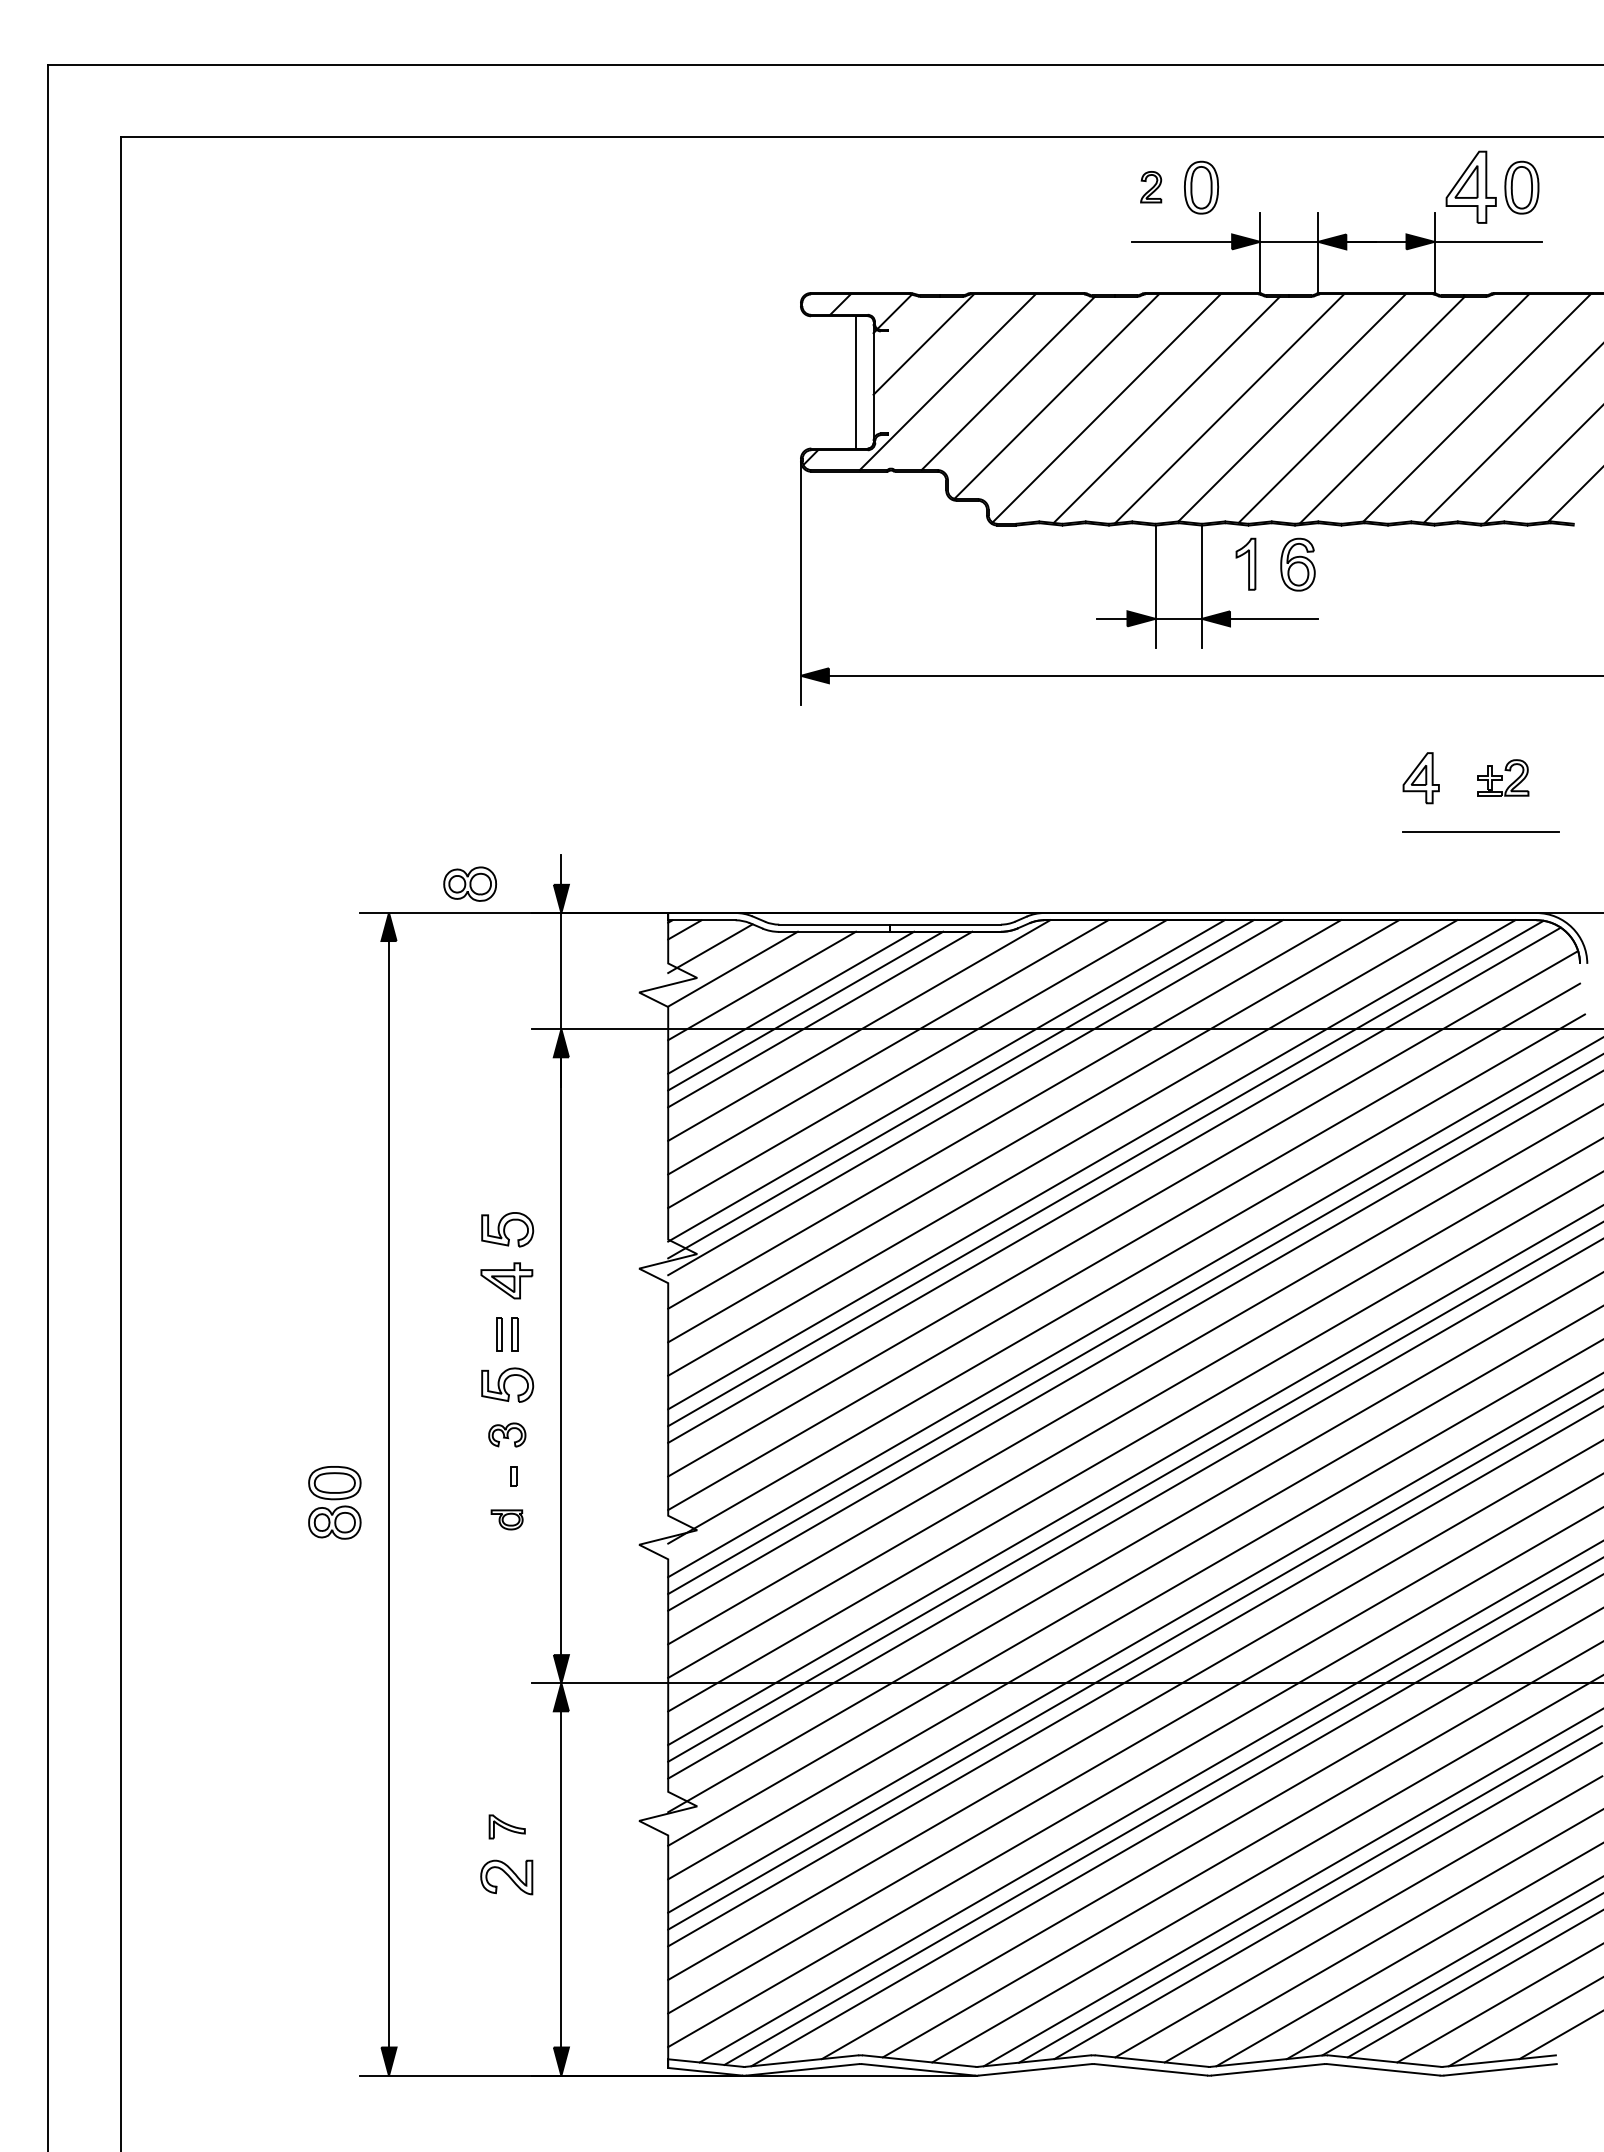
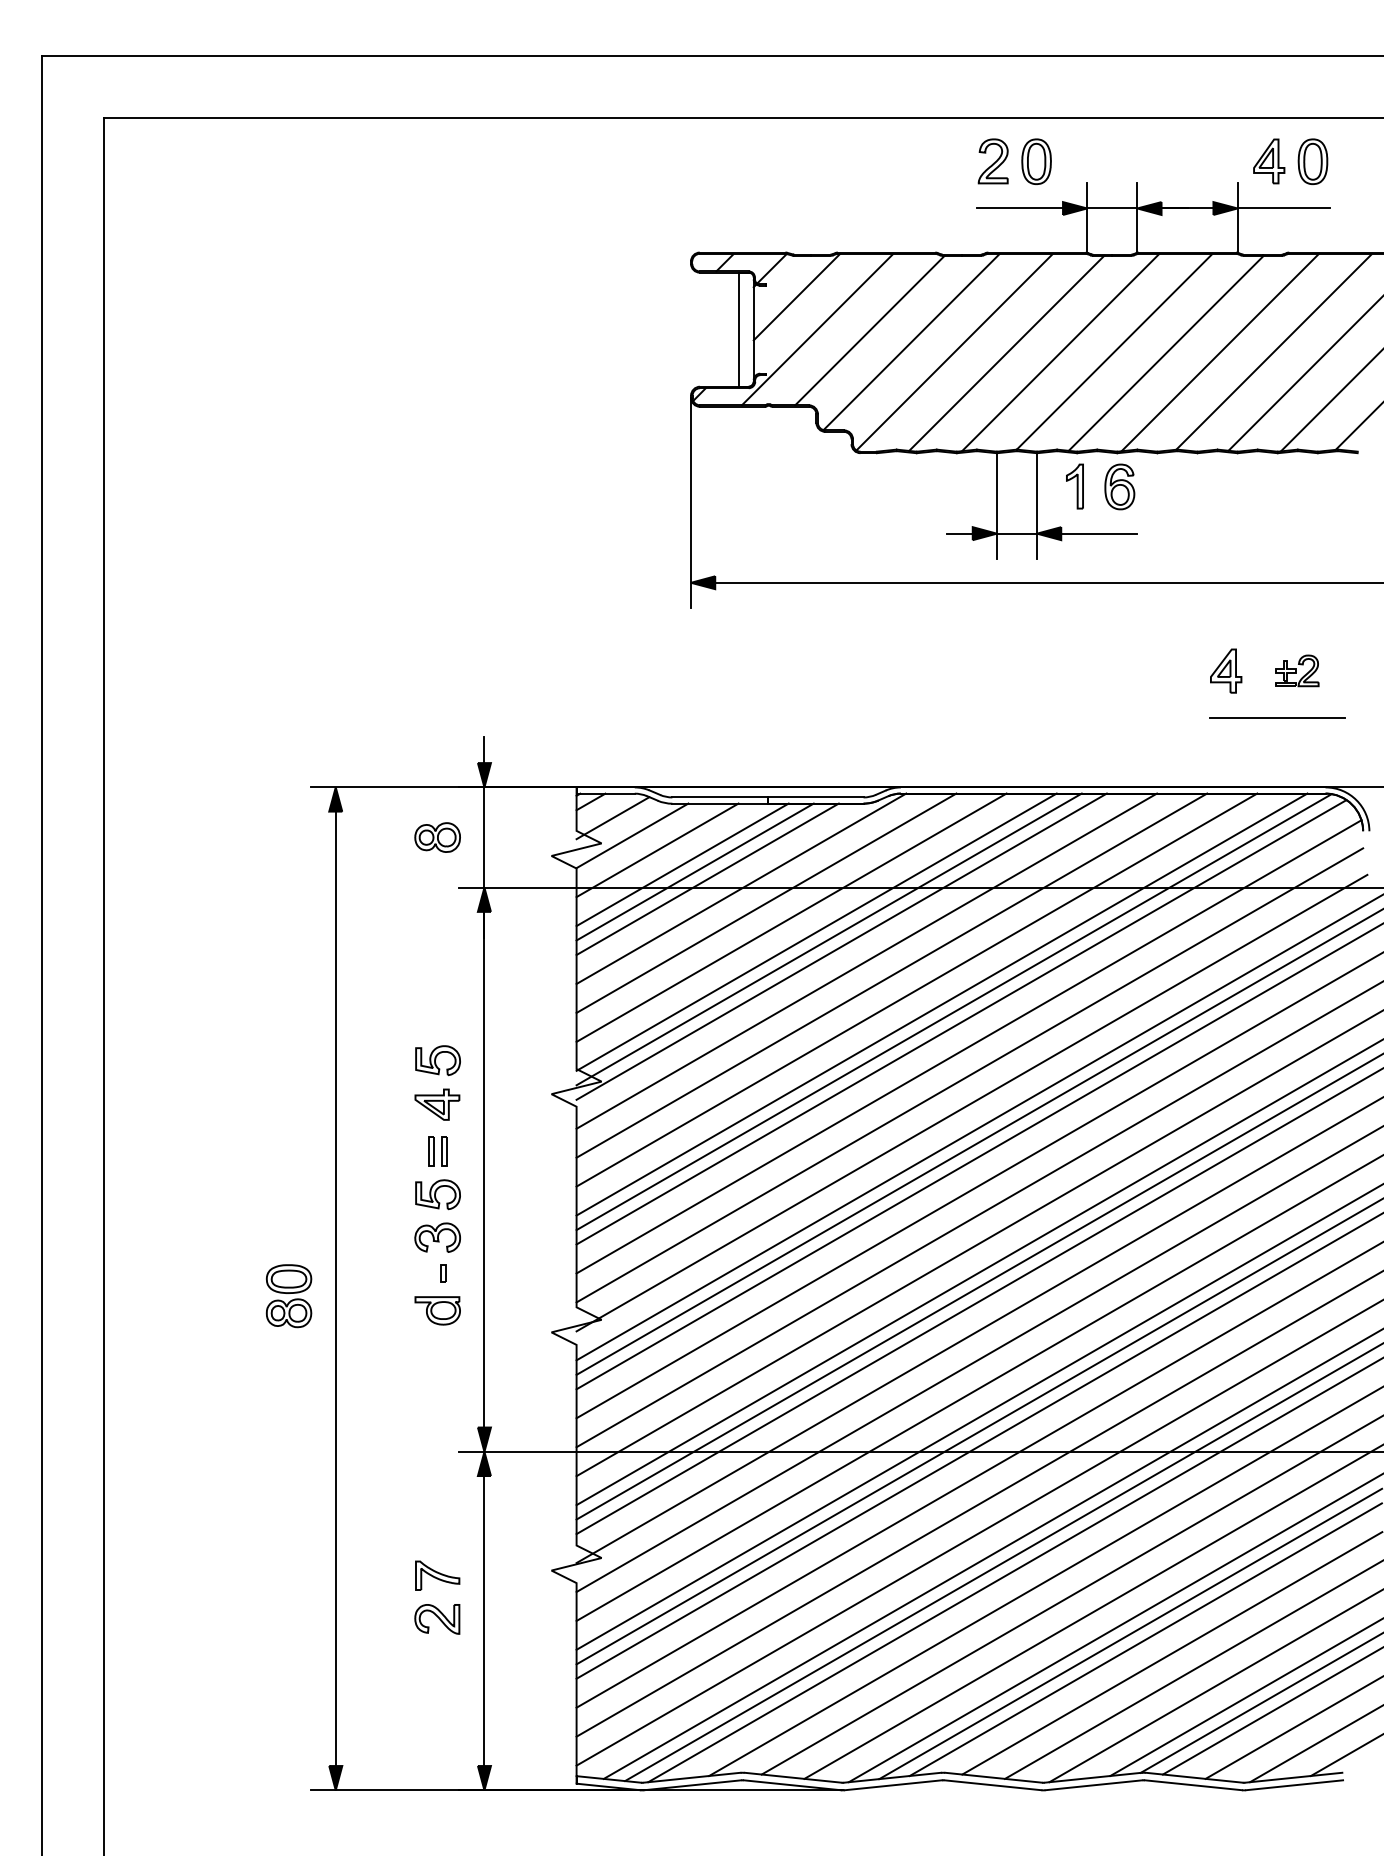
part: (1150, 186) -> (992, 160), size x1.67
part: (1470, 187) -> (1268, 161), size x0.71
part: (470, 883) -> (437, 836), moved
part: (507, 1434) -> (437, 1237), size x1.43
part: (506, 1519) -> (437, 1310), size x1.67
part: (507, 1826) -> (437, 1575), size x1.43

